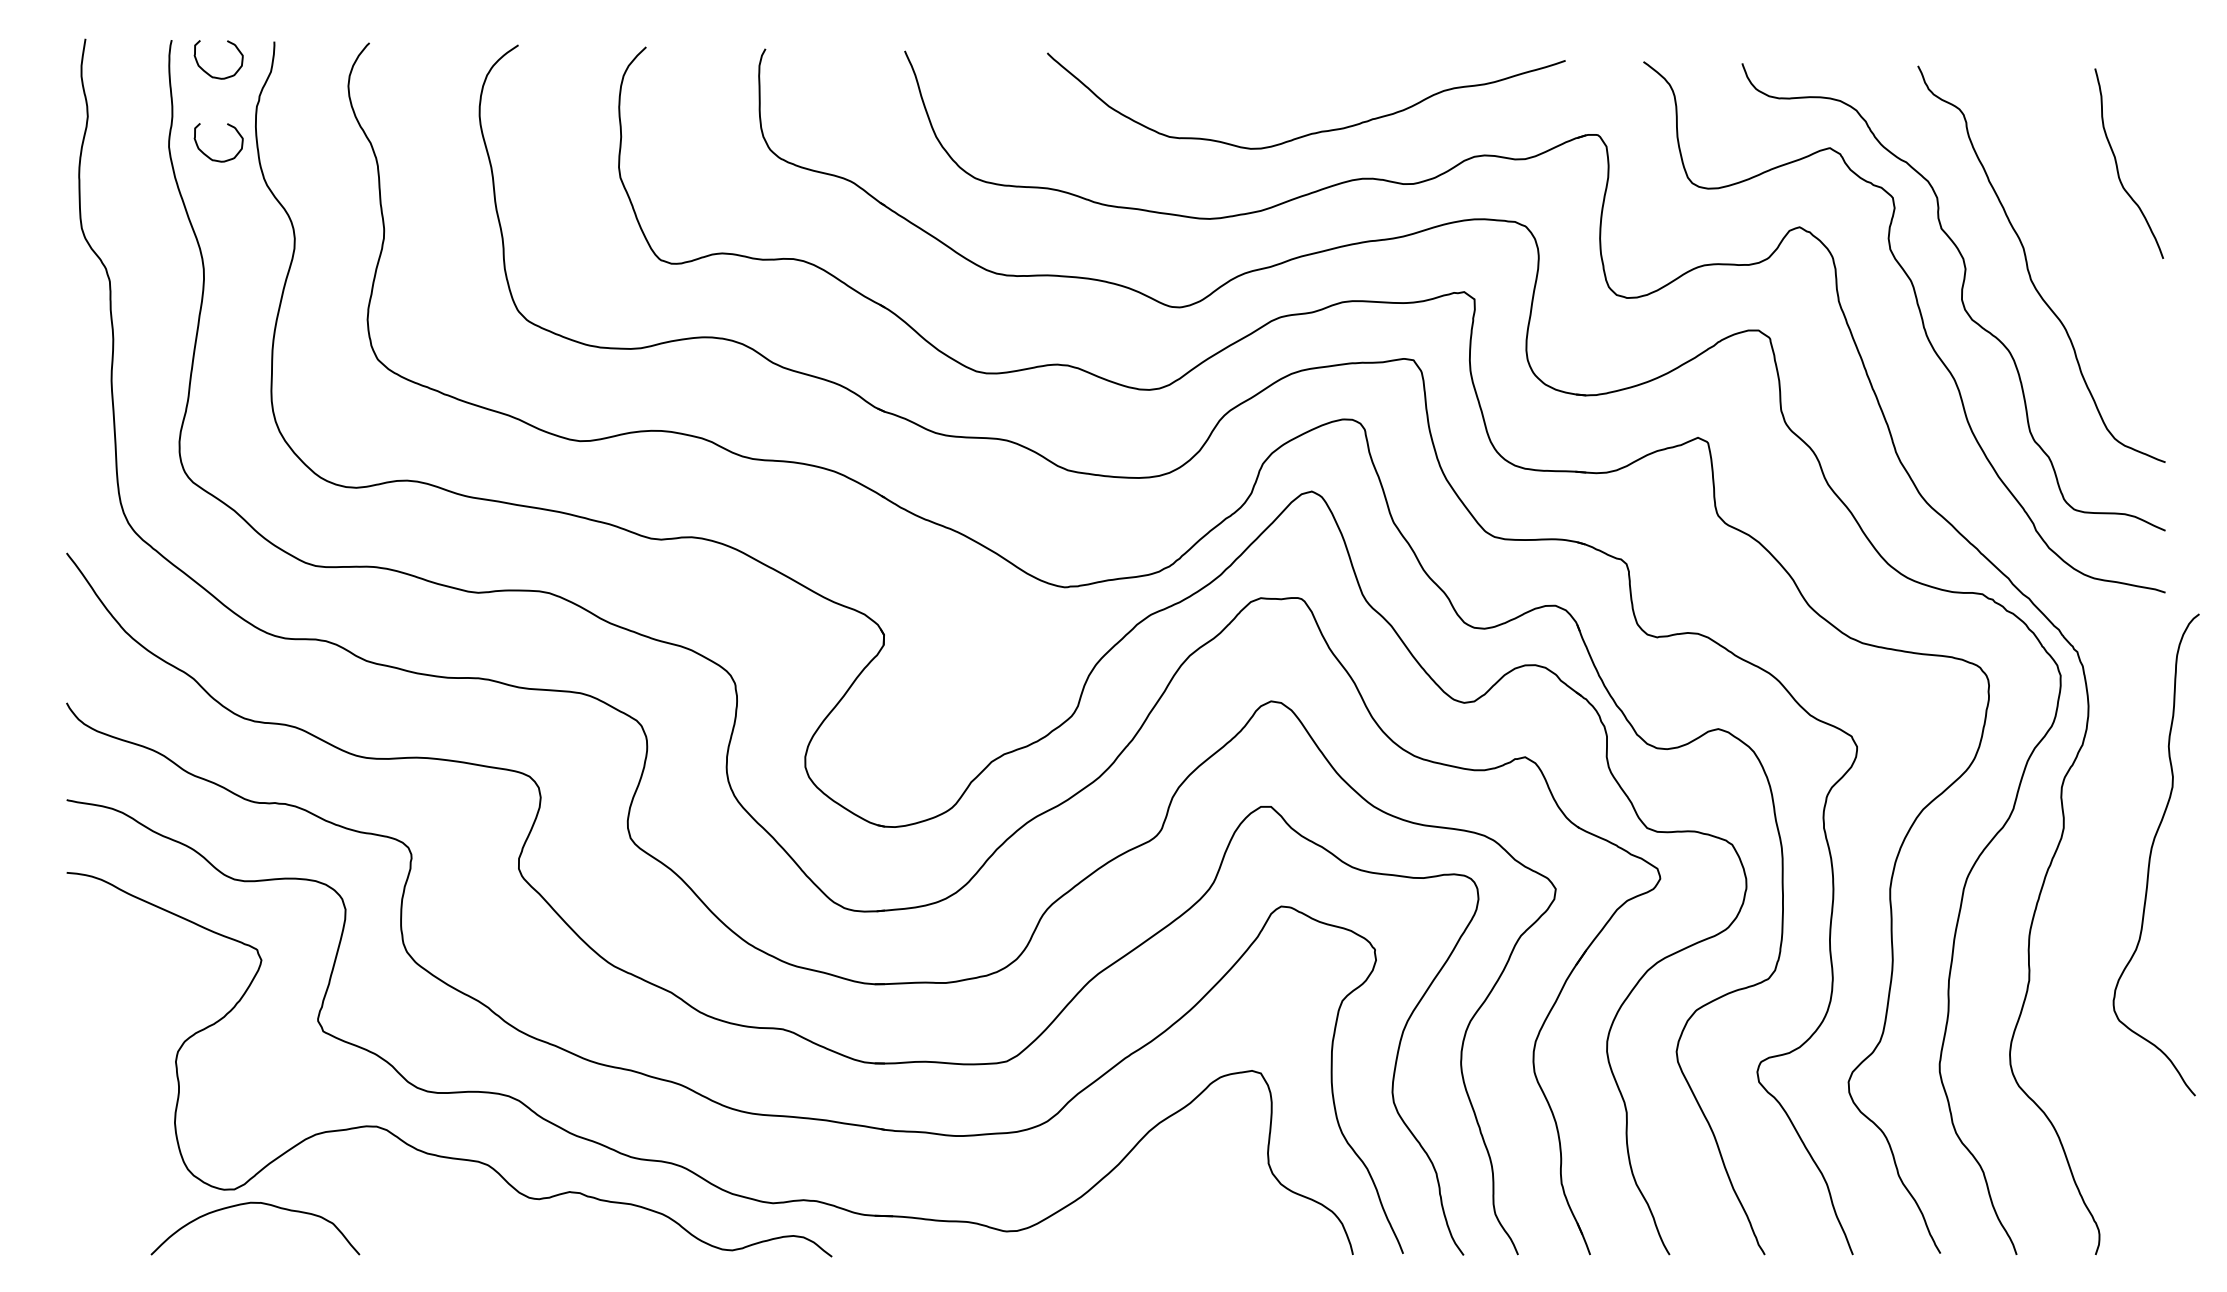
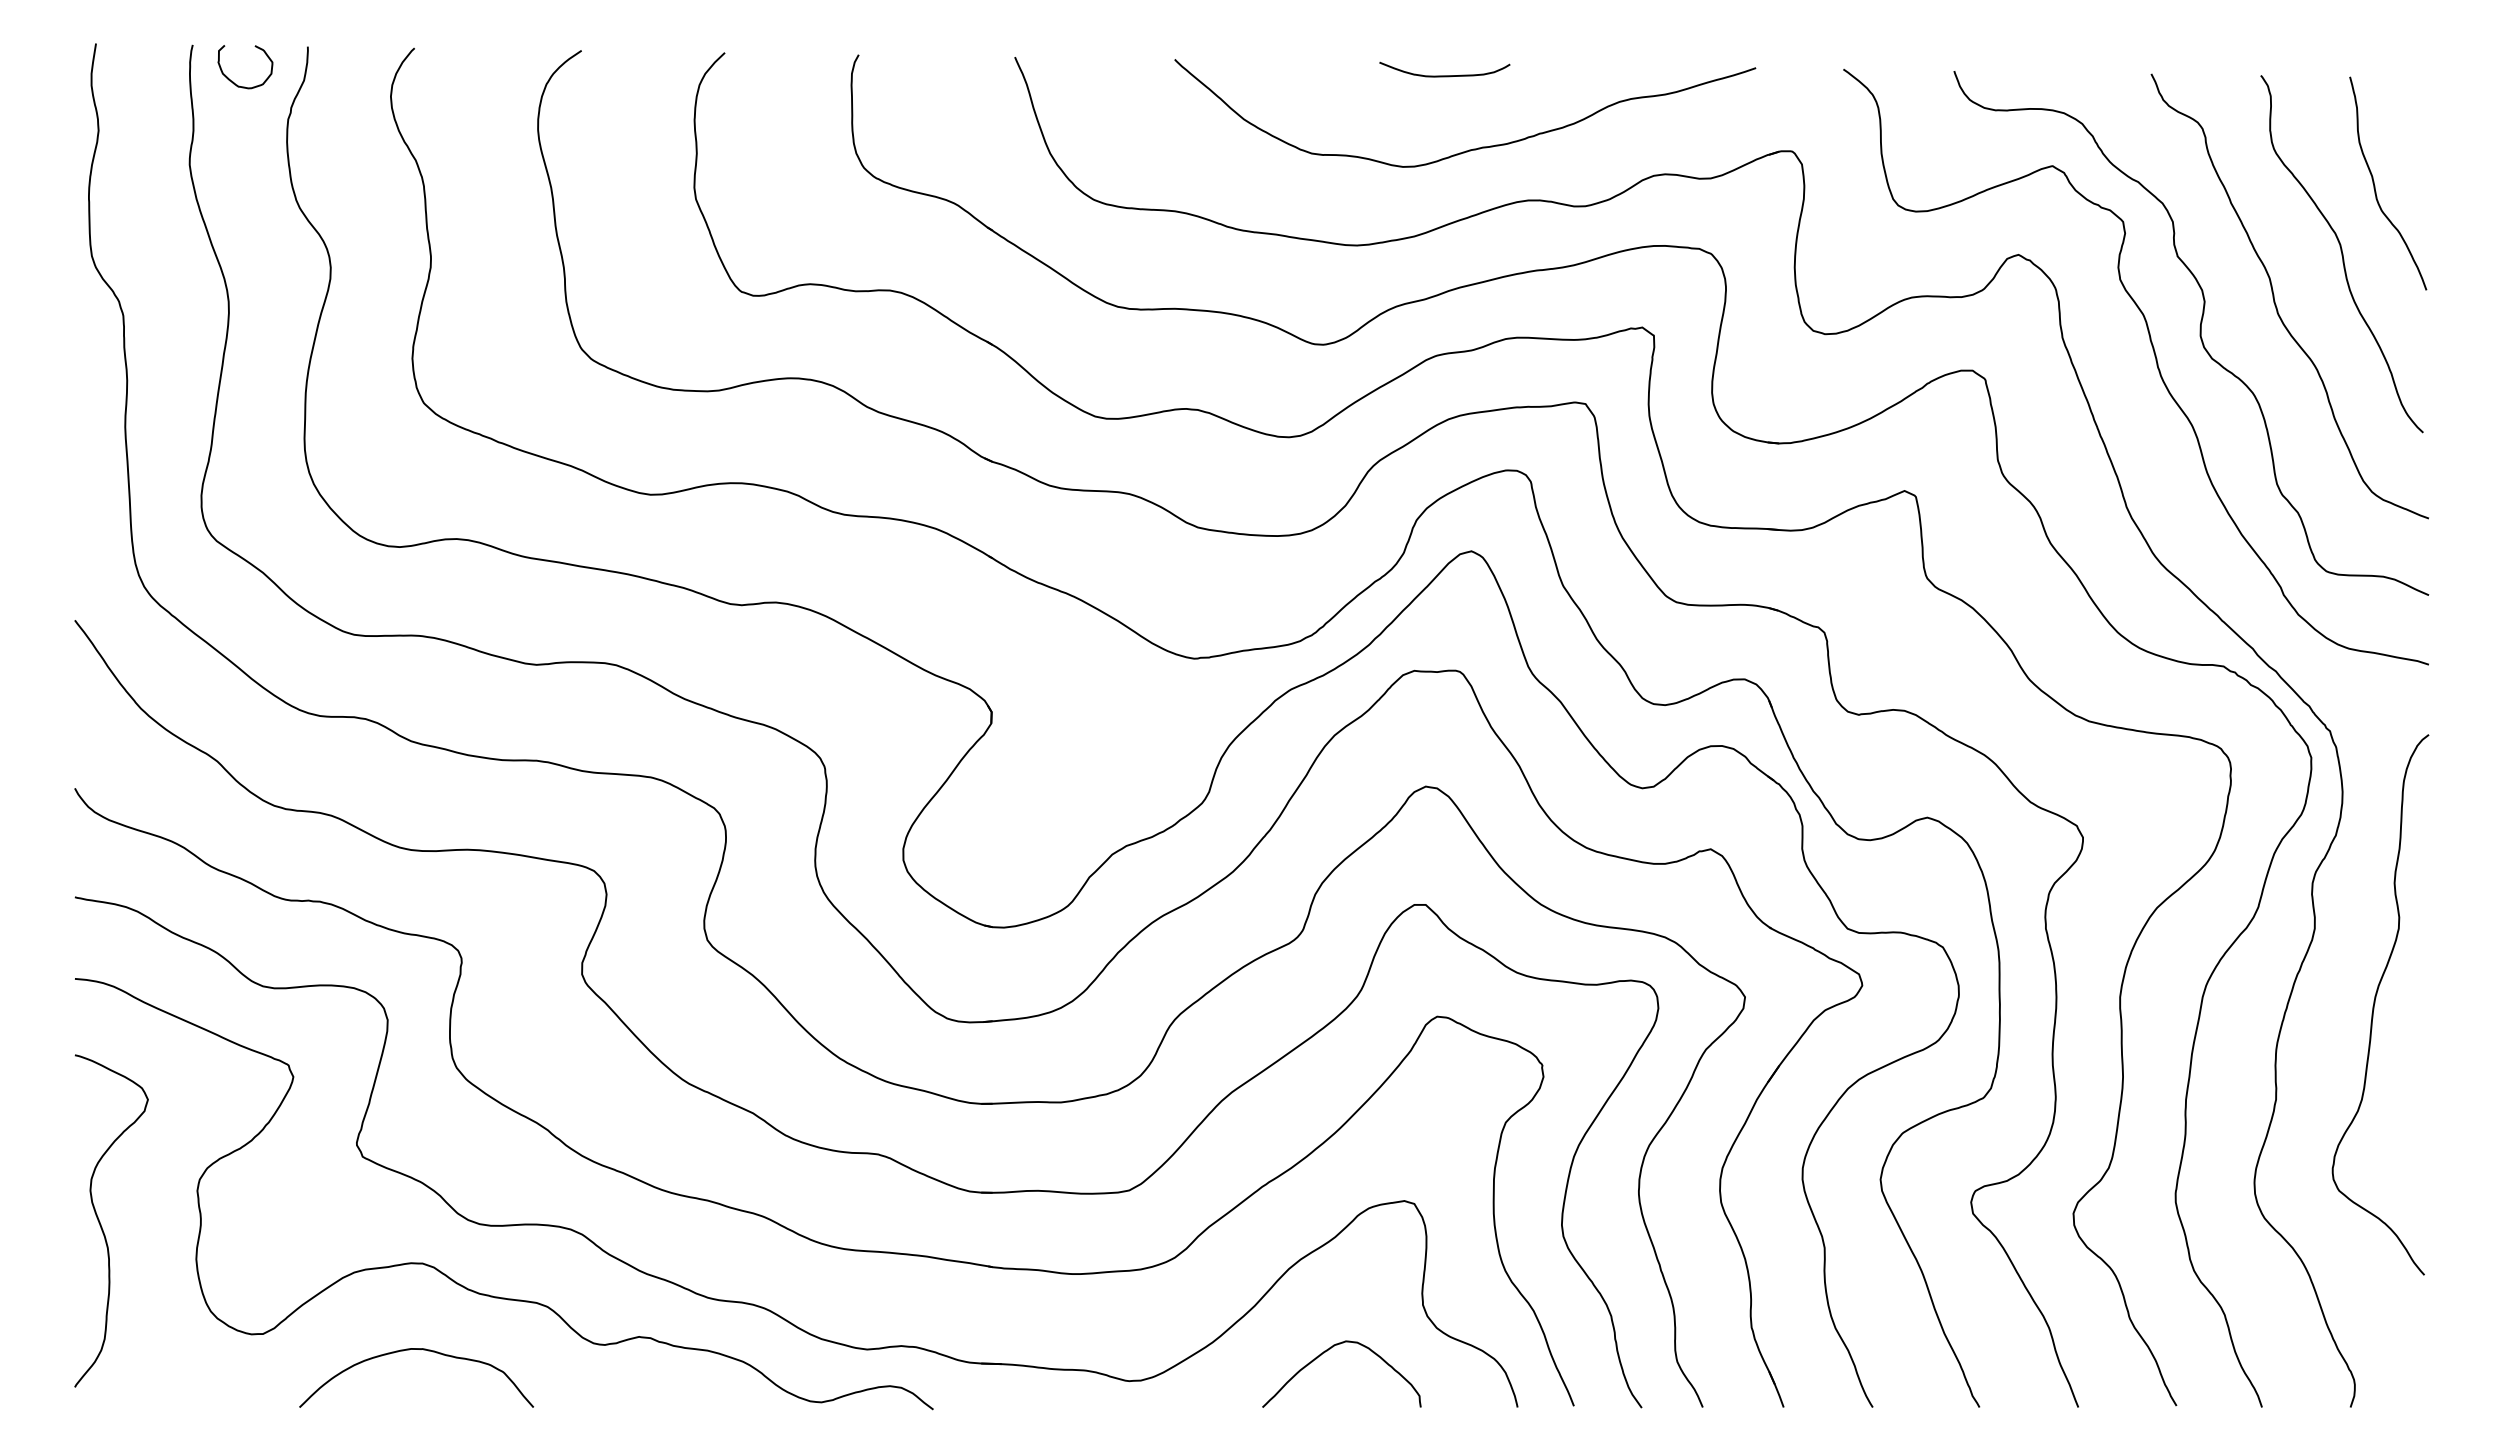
curve: (1287, 67) -> (1444, 75), added
curve: (208, 155) -> (233, 174), removed
curve: (2087, 226) -> (2341, 254), added
curve: (2151, 853) -> (2375, 1003), moved
curve: (90, 1091) -> (101, 1224), added
curve: (249, 1204) -> (409, 1350), moved
curve: (1183, 1205) -> (1327, 1351), added

